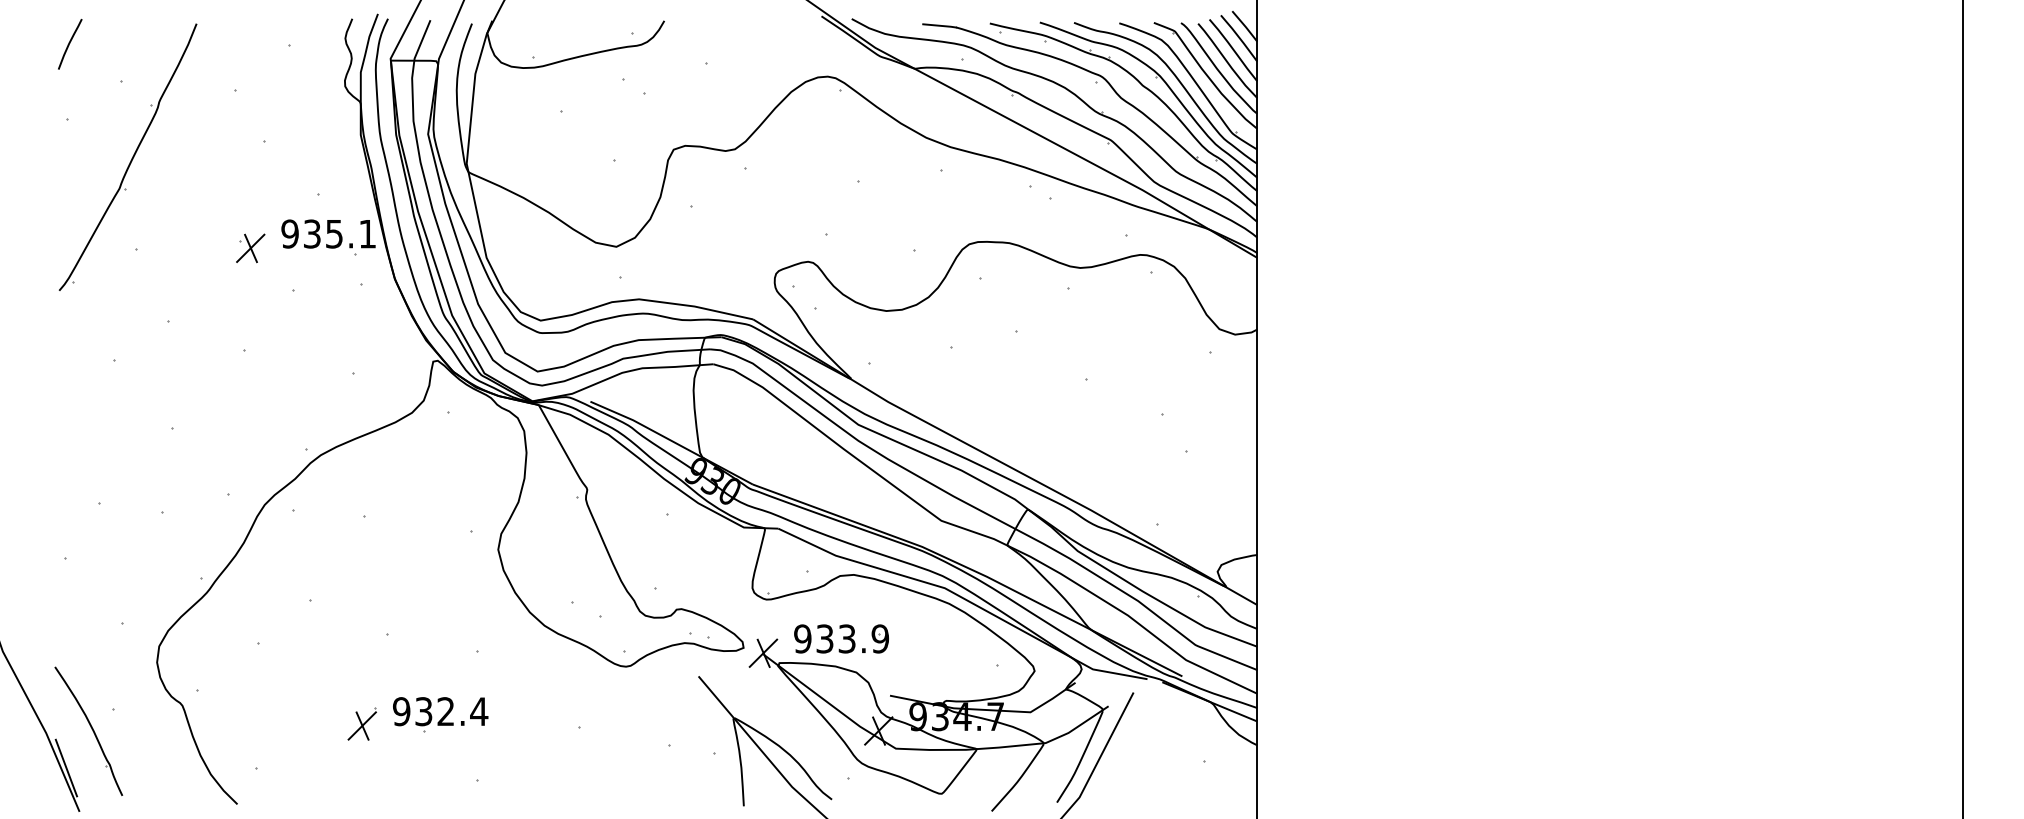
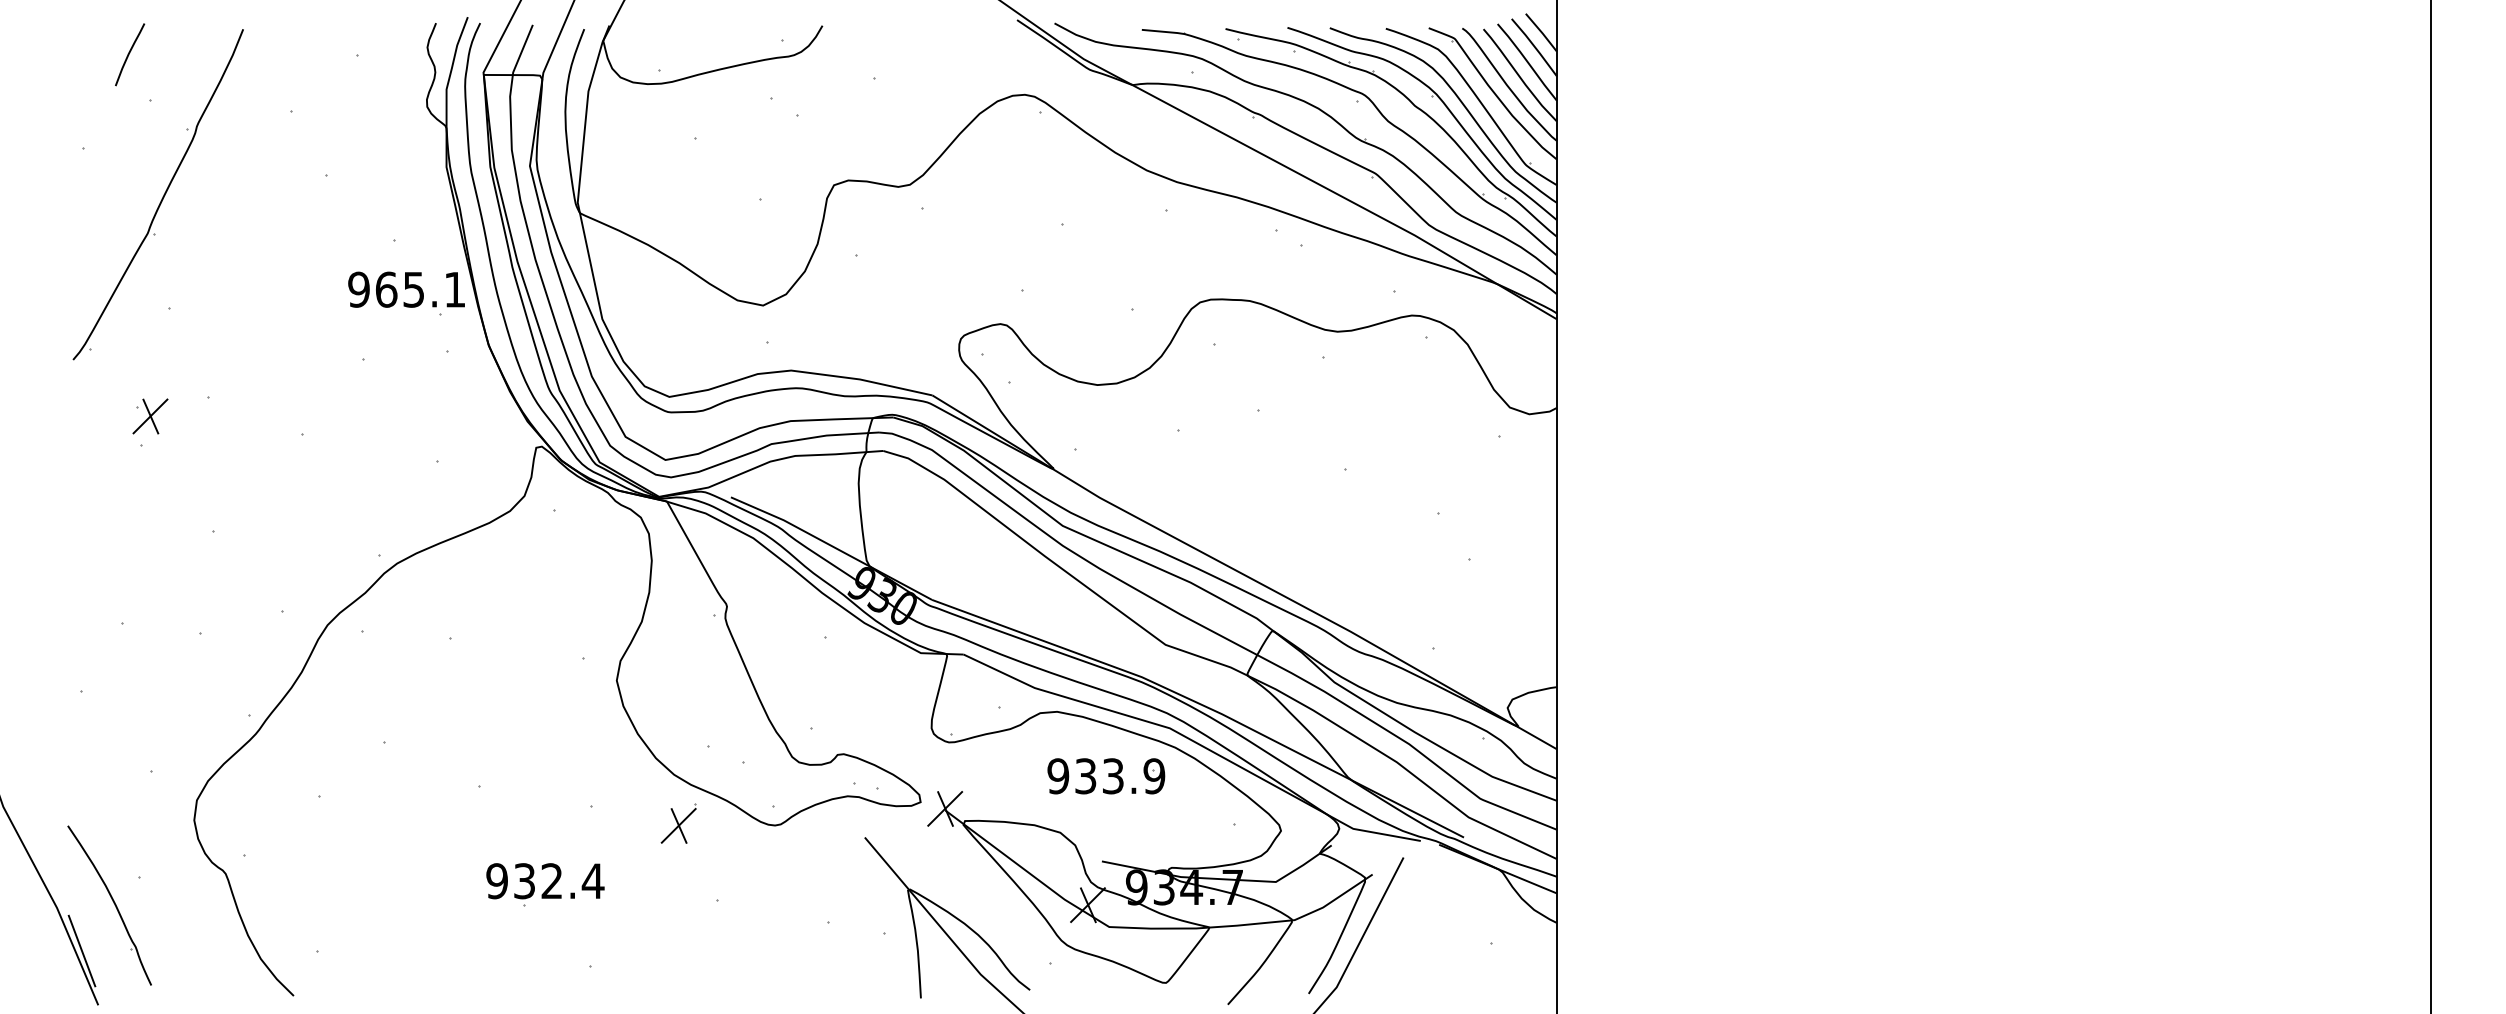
curve: (70, 43) -> (130, 53), moved
text: (312, 233) -> (386, 289), 935.1 -> 965.1
part: (250, 248) -> (150, 416), moved
part: (841, 638) -> (1106, 775), moved
part: (361, 723) -> (677, 822), moved

